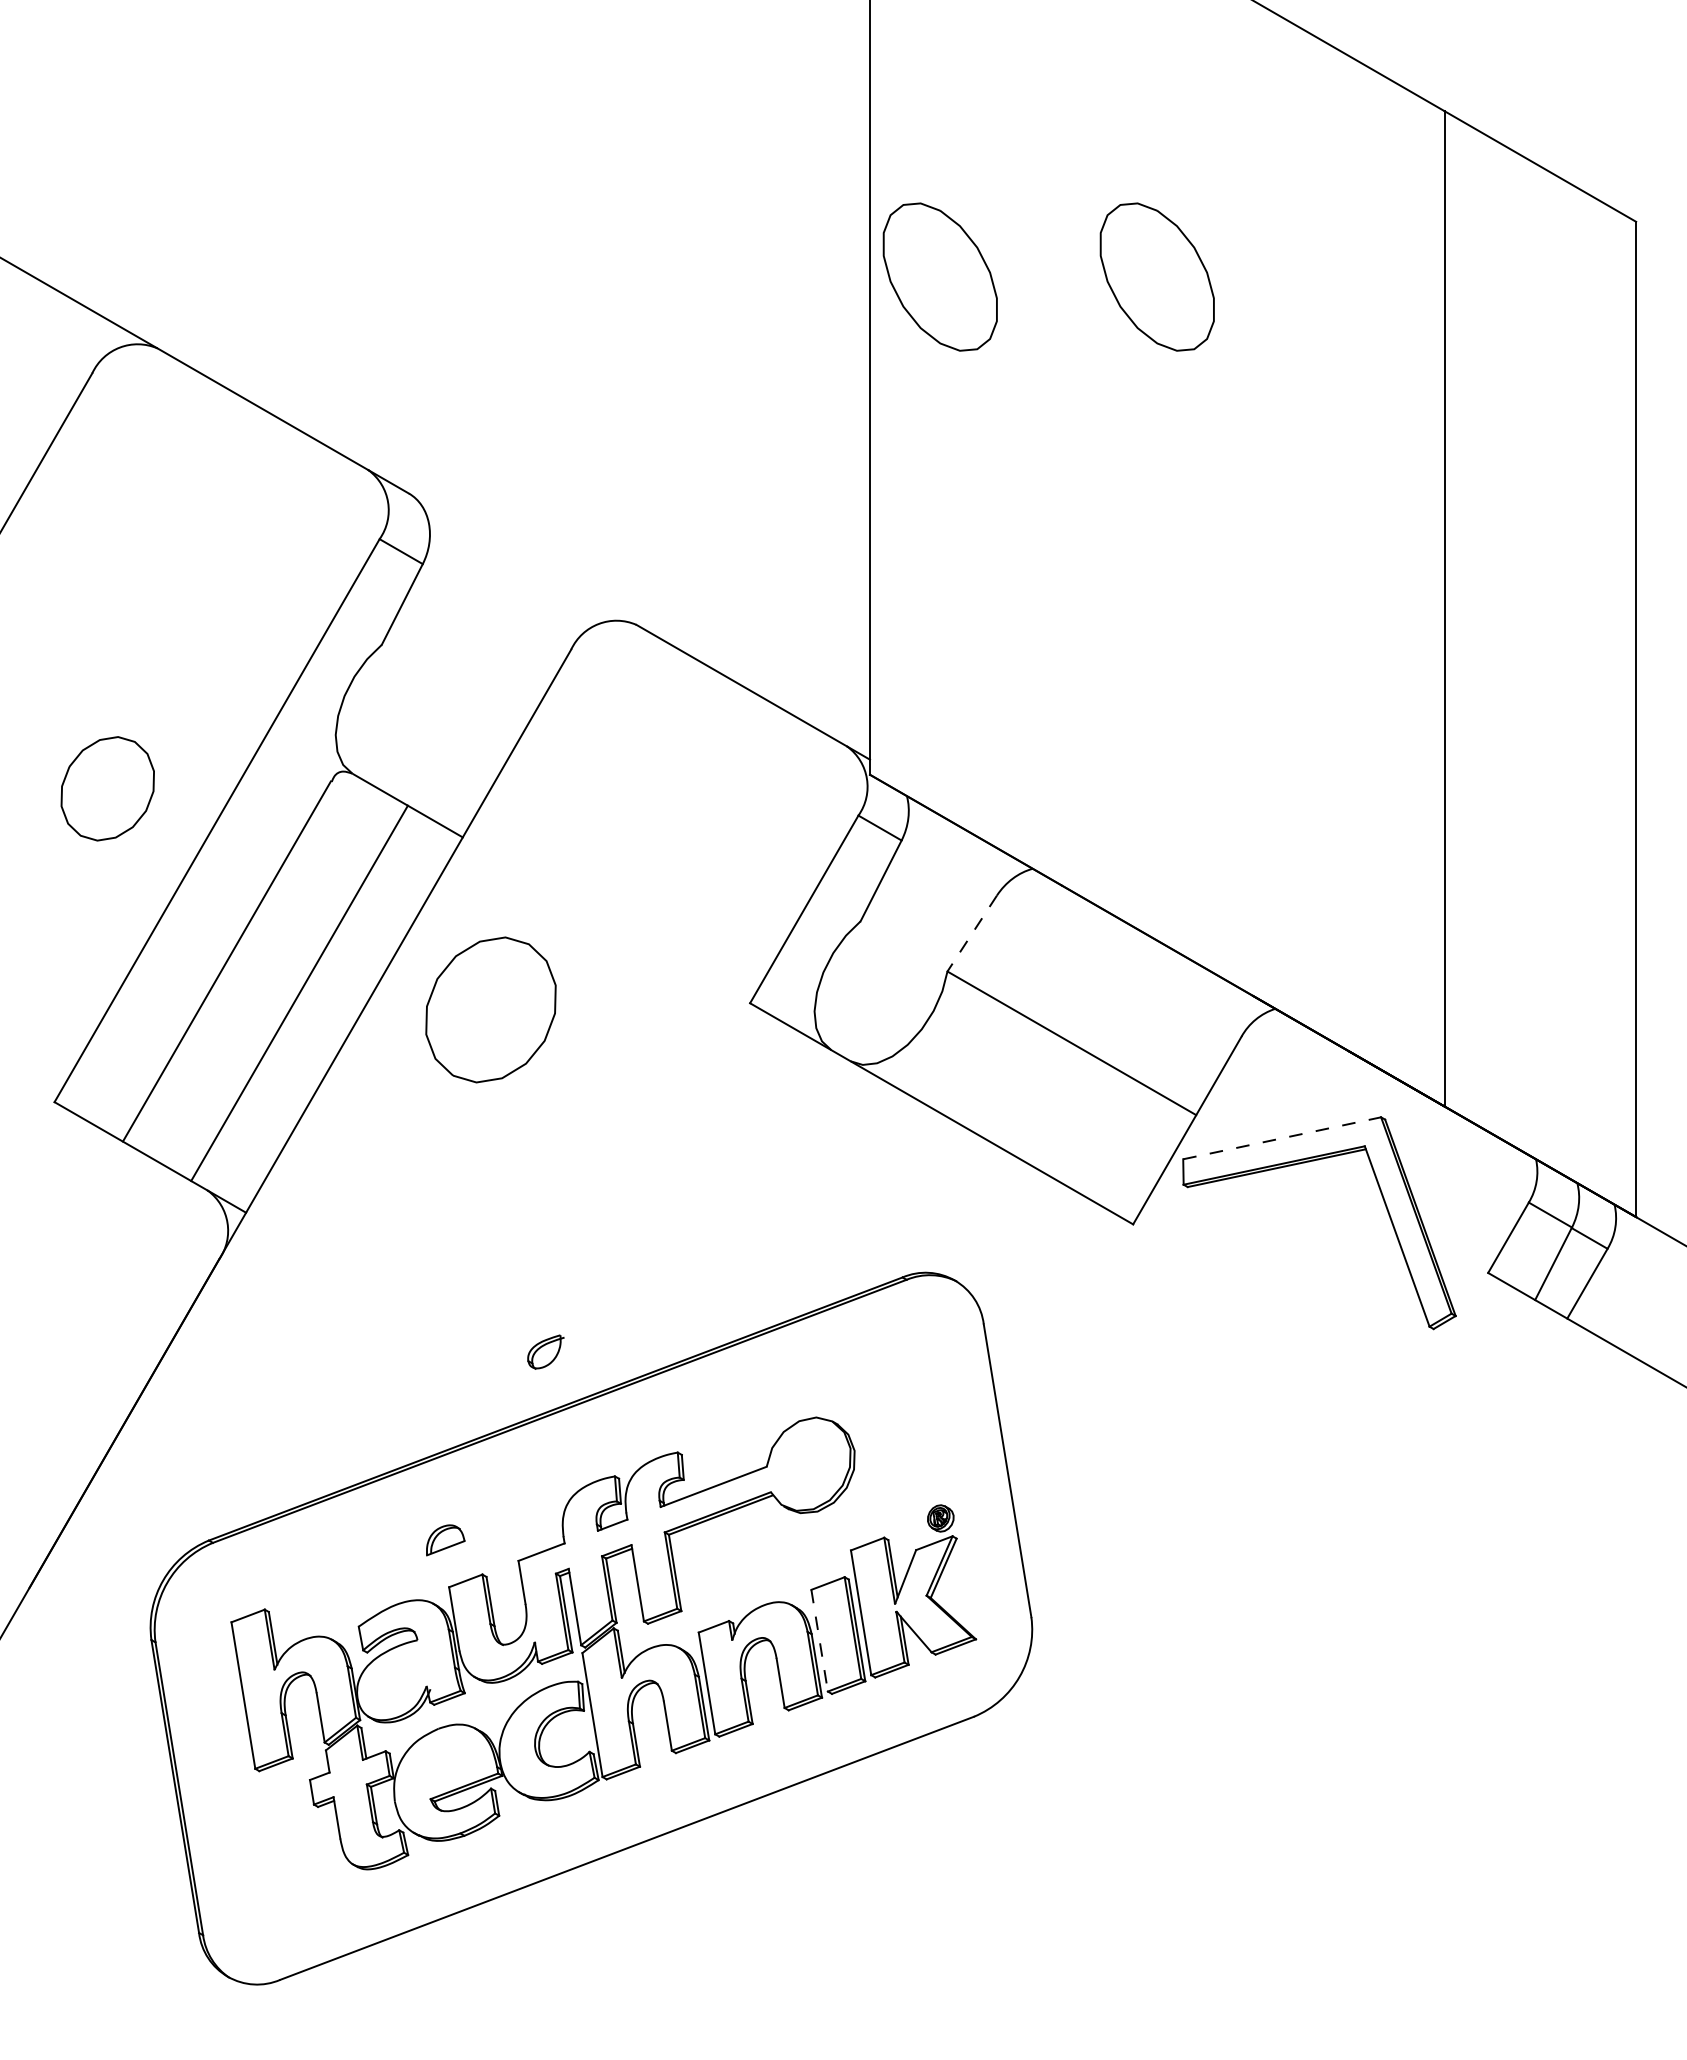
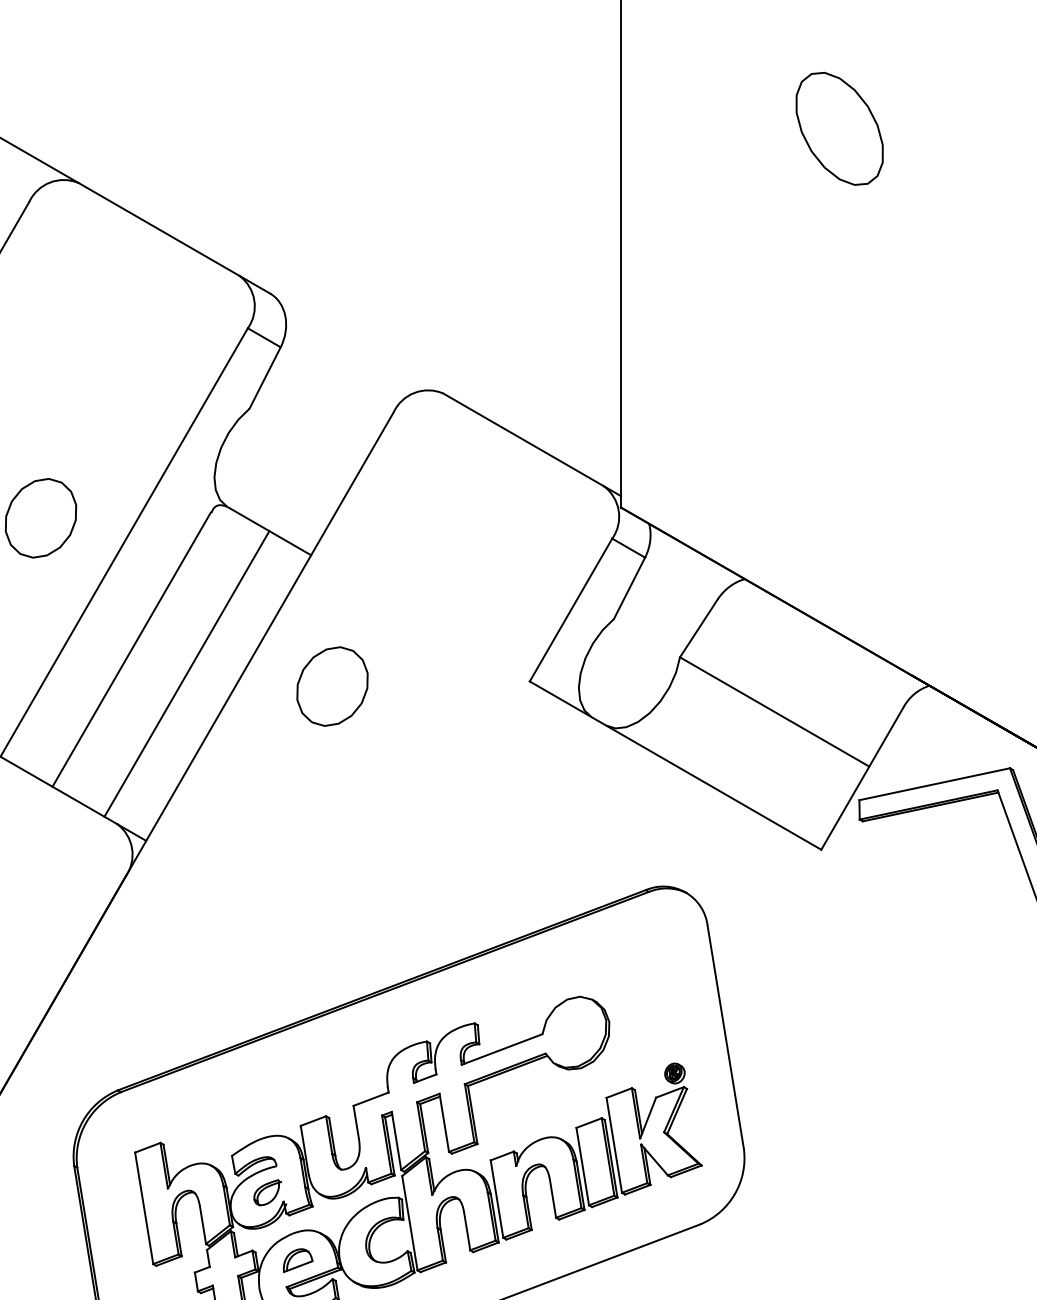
part: (939, 276) -> (673, 128), removed
line: (971, 933) -> (698, 628), dashed -> solid
part: (490, 1009) -> (332, 686), size x0.71
line: (1282, 1138) -> (934, 784), dashed -> solid
part: (545, 1351) -> (267, 1192), moved
part: (445, 1540) -> (298, 1260), moved
line: (819, 1640) -> (582, 1166), dashed -> solid

